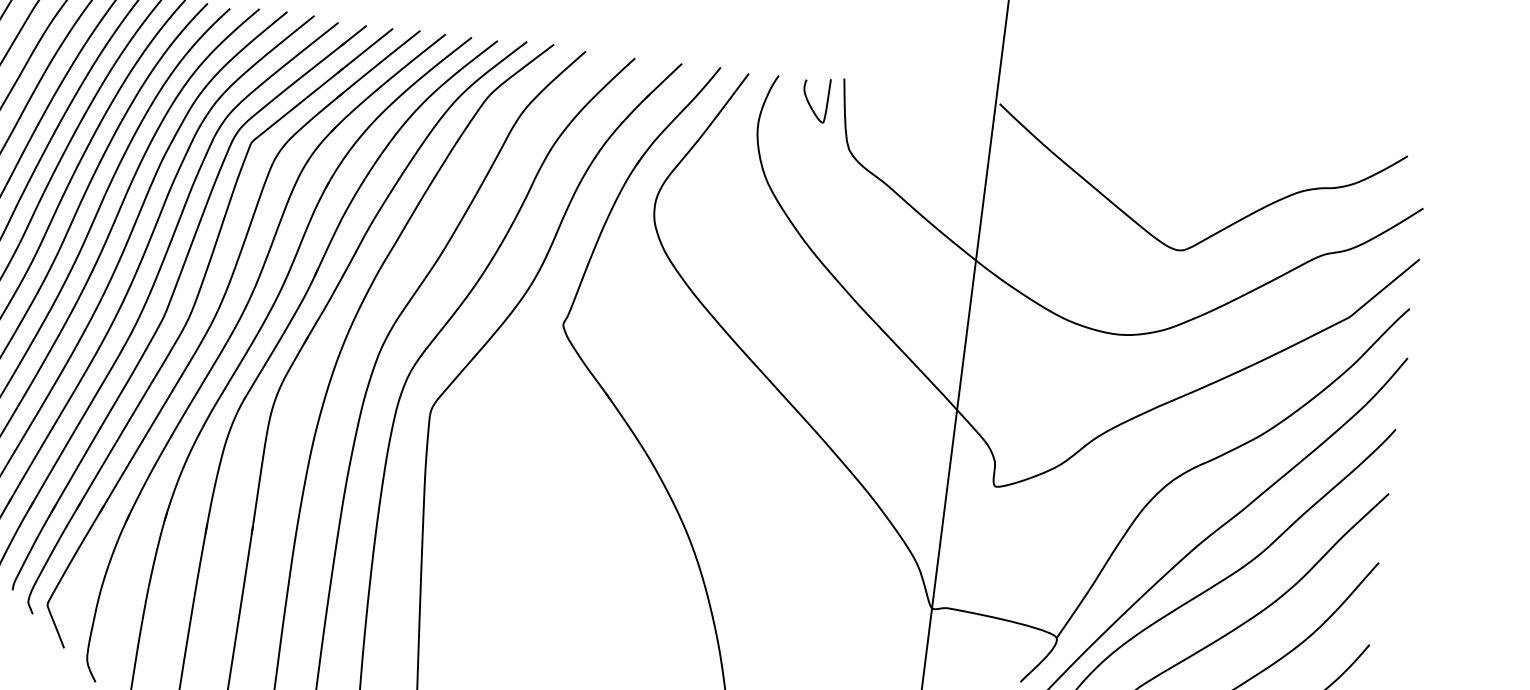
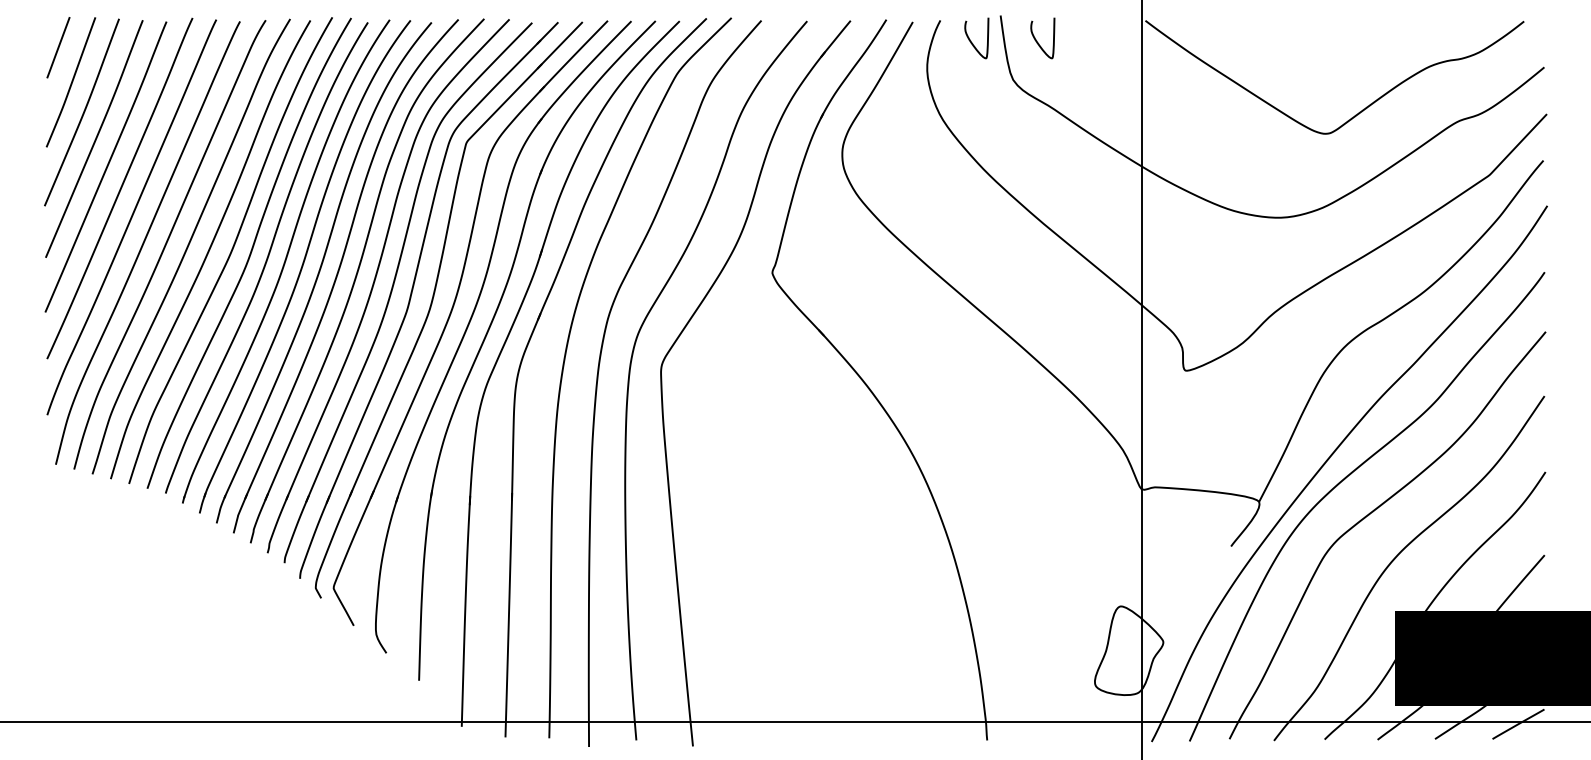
curve: (880, 110) -> (1037, 40), added

